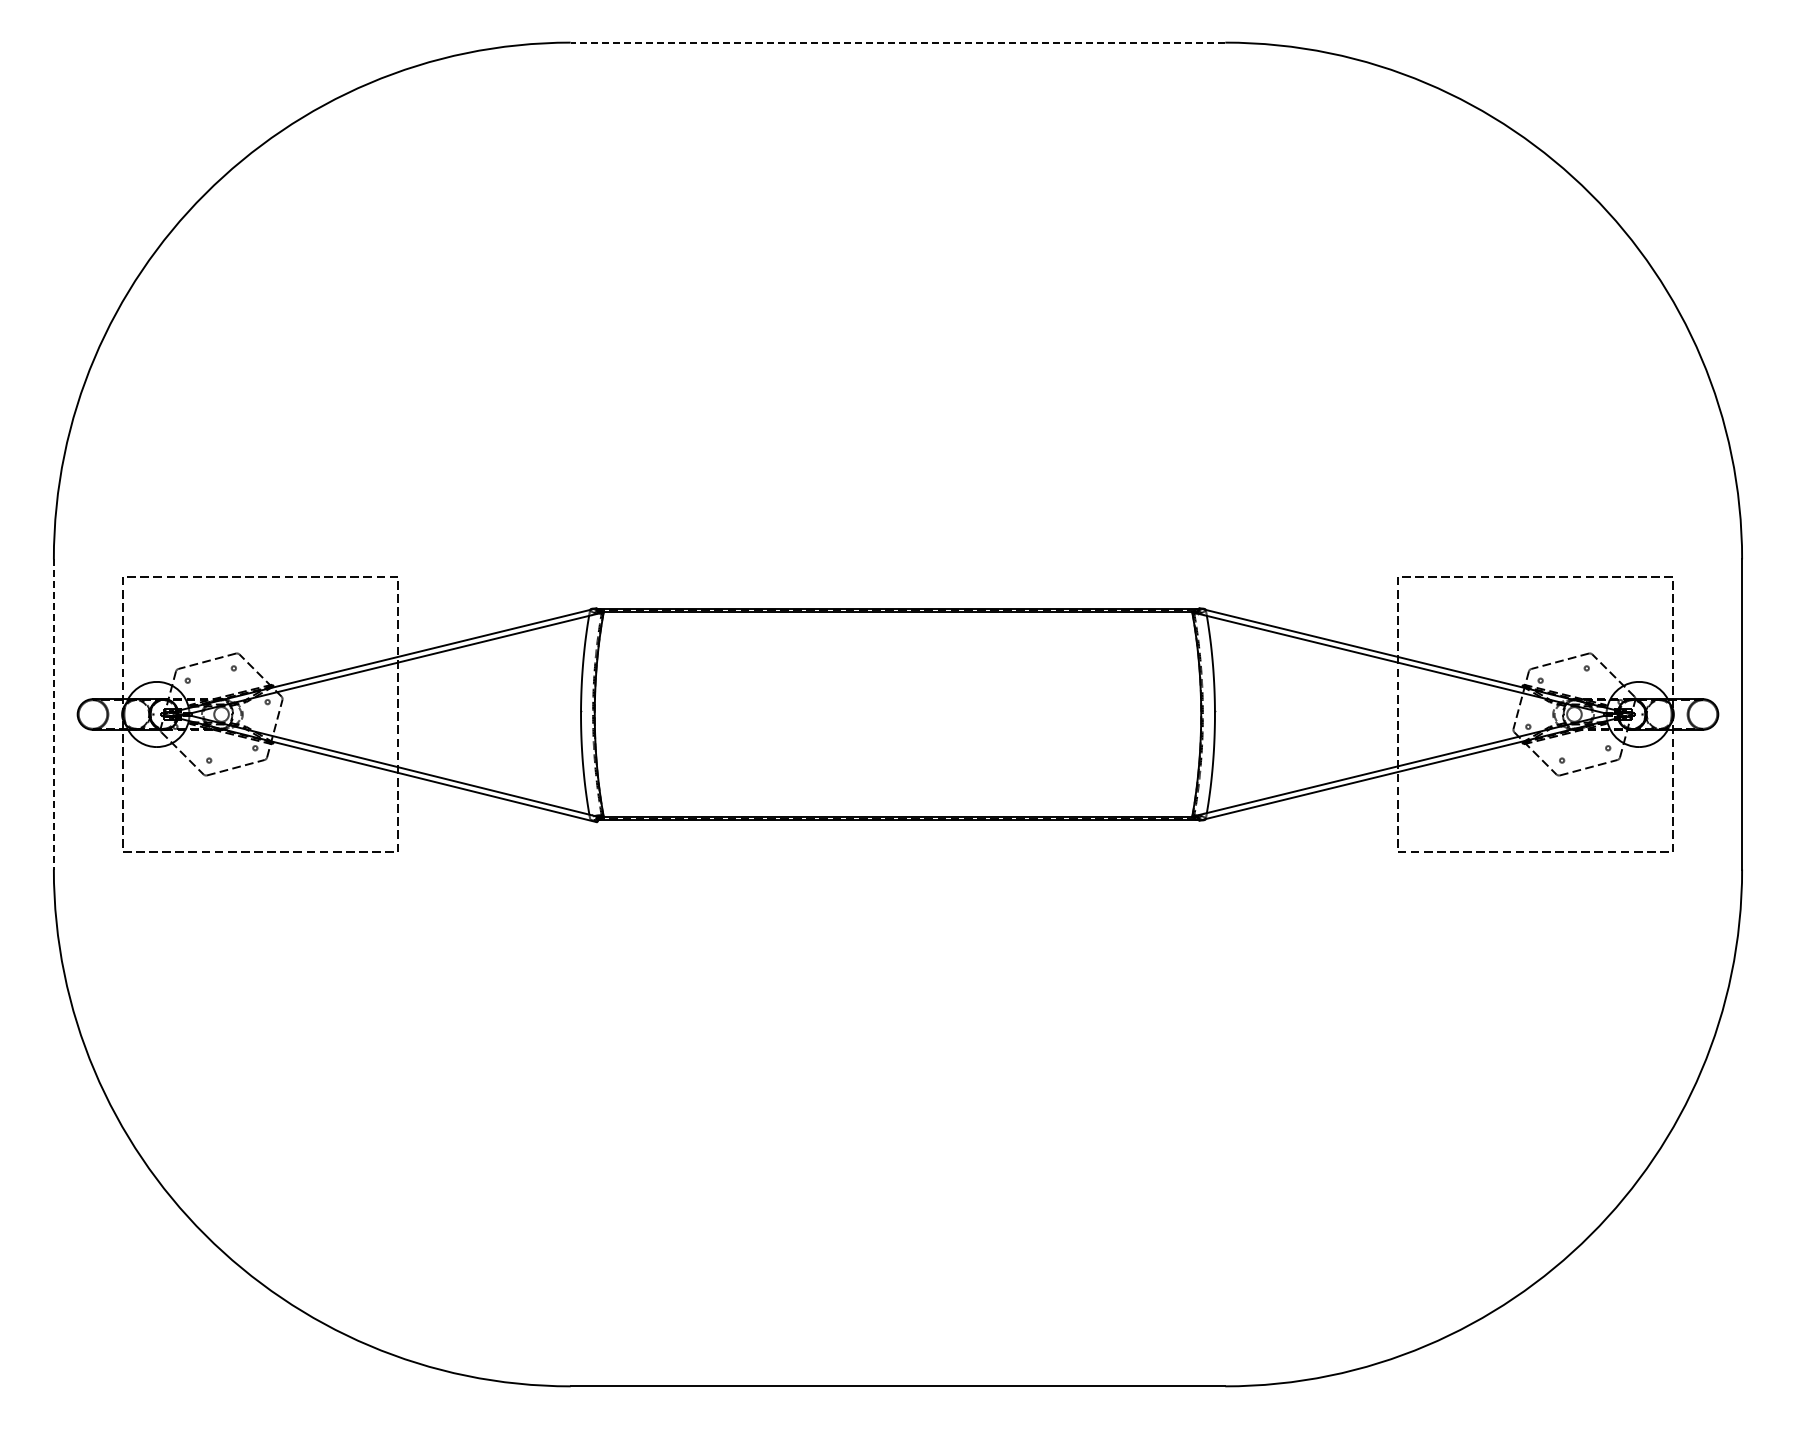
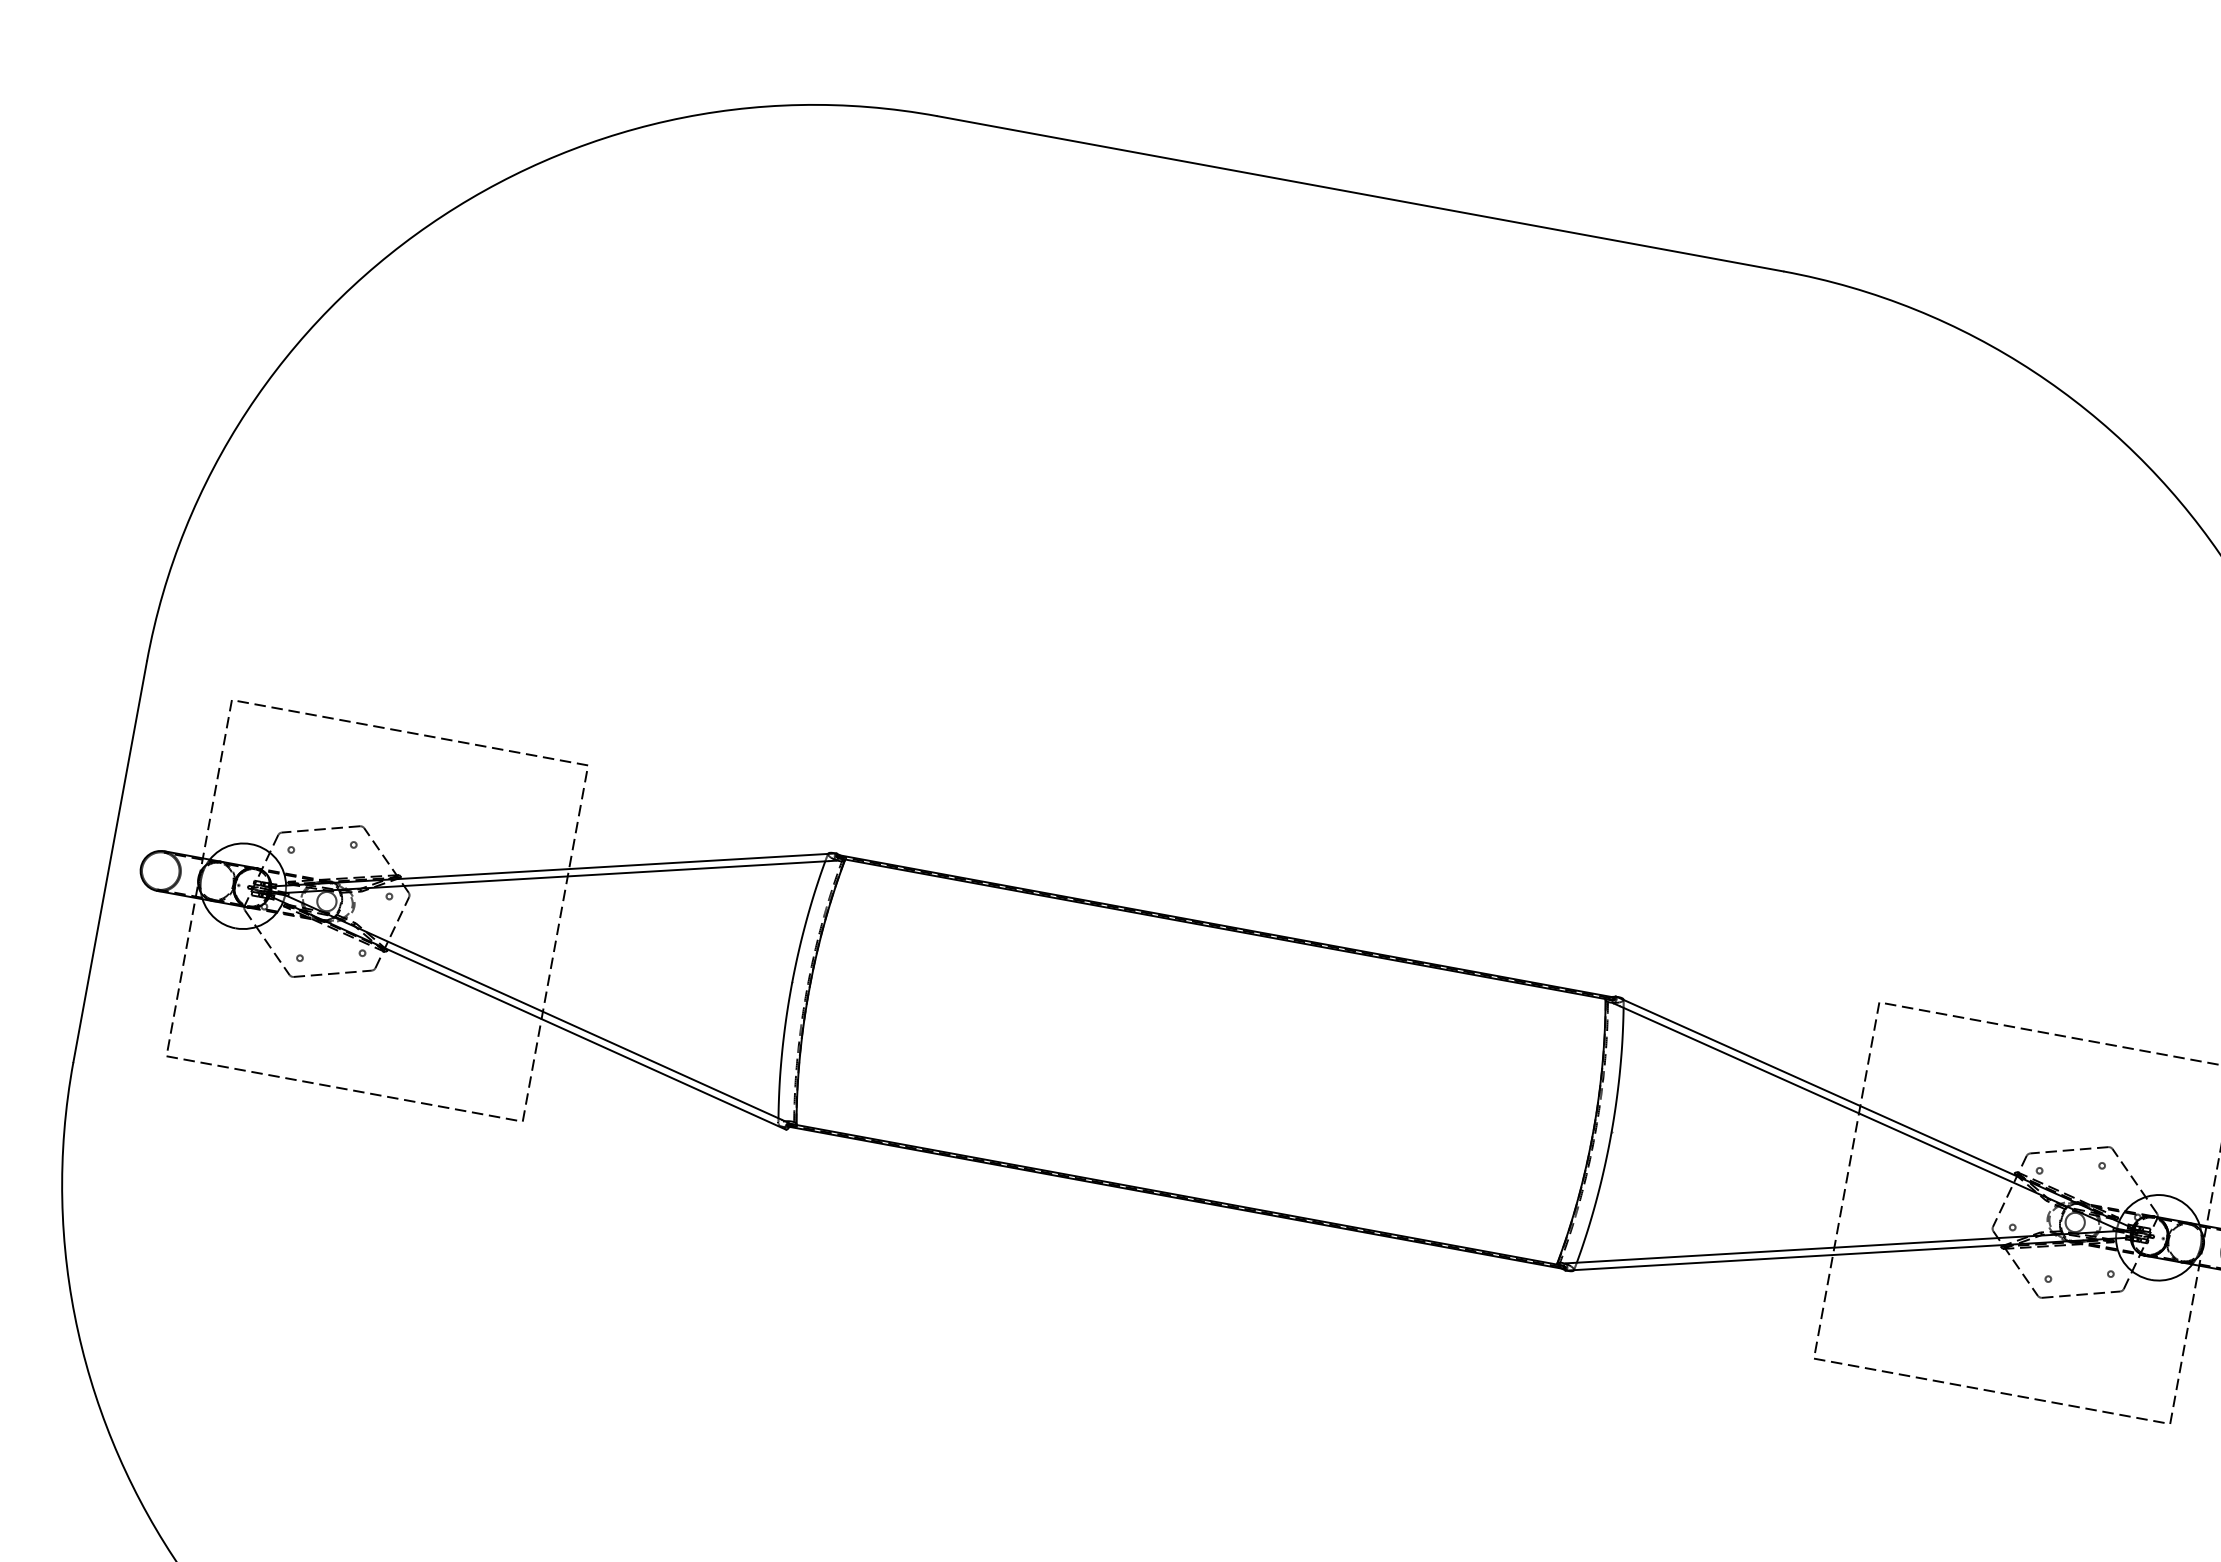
line: (897, 42) -> (1359, 193), dashed -> solid
line: (53, 714) -> (109, 861), dashed -> solid

